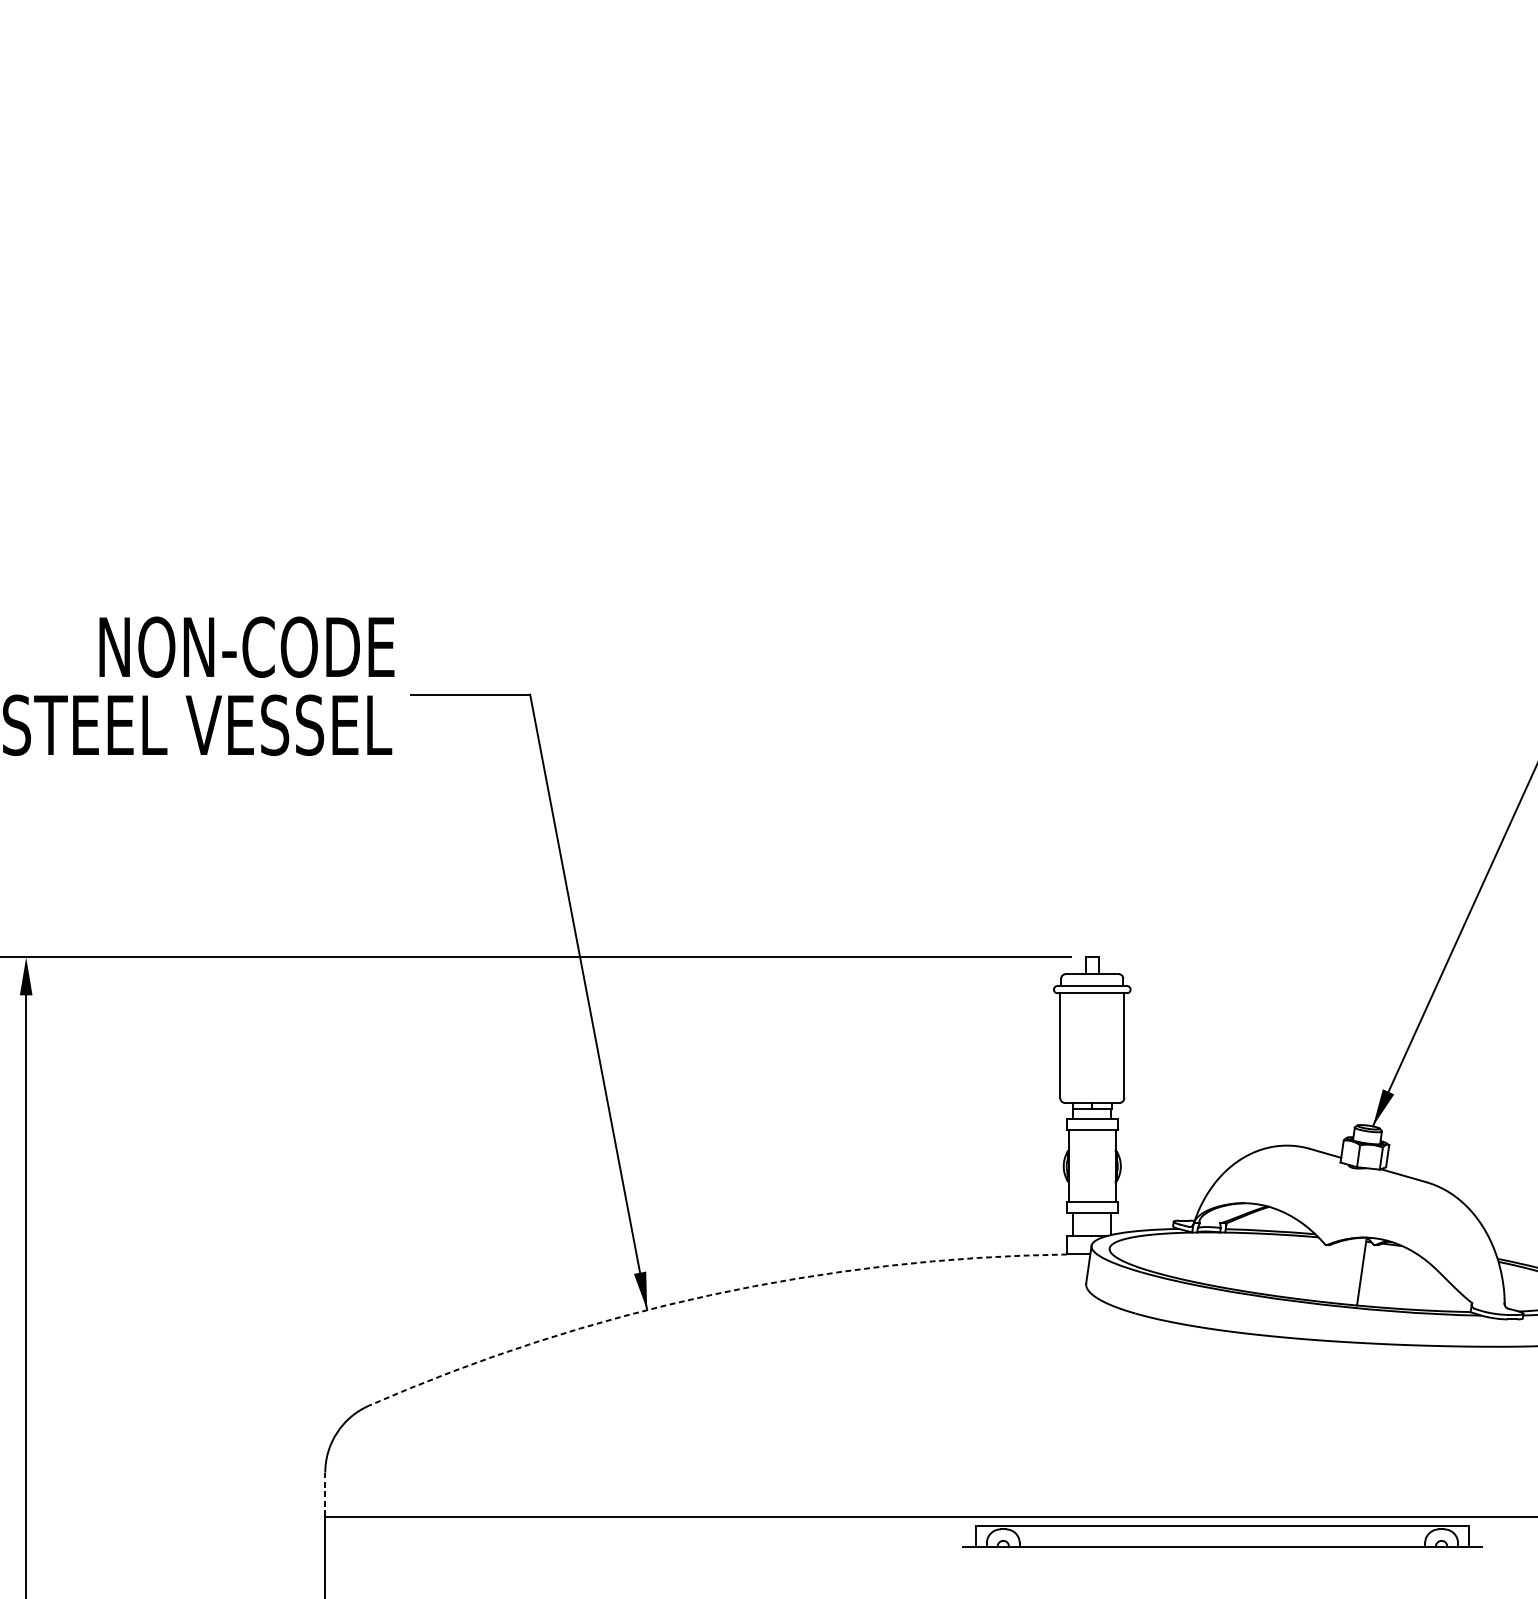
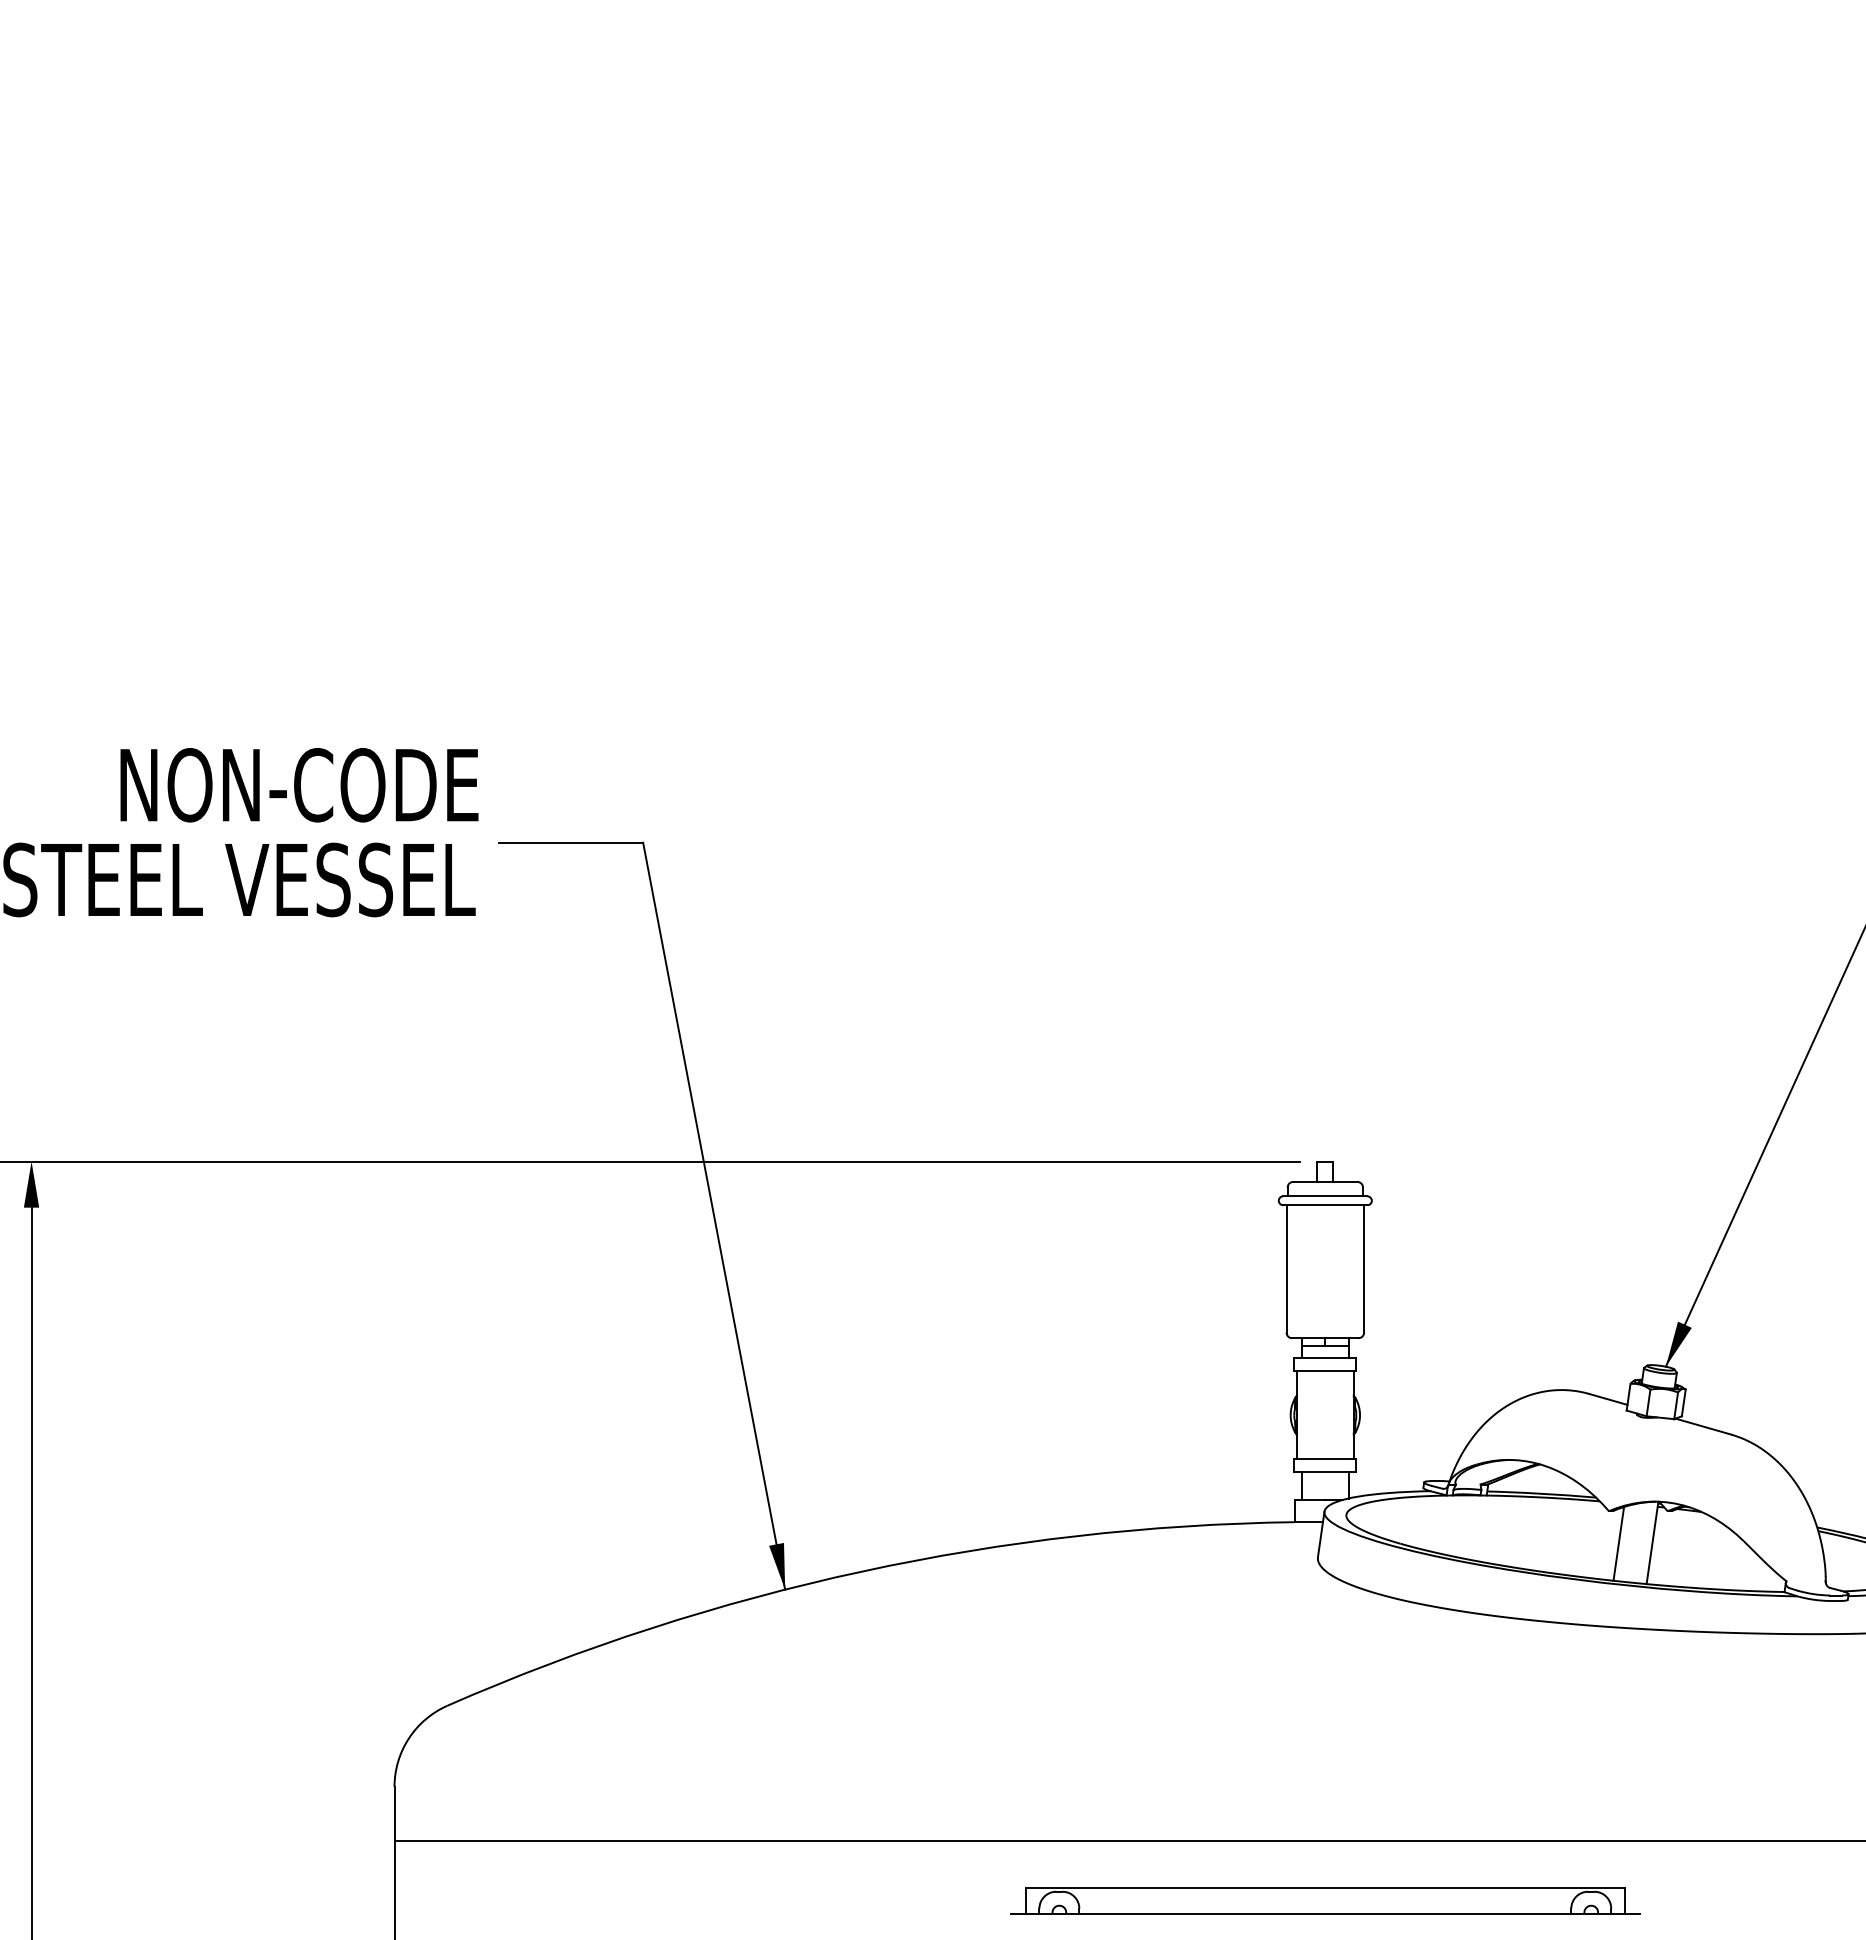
line: (1333, 1272) -> (1618, 1543), added
arc: (710, 1295) -> (862, 1571), dashed -> solid
line: (325, 1494) -> (394, 1813), dashed -> solid
part: (1222, 1536) -> (1325, 1900), moved

